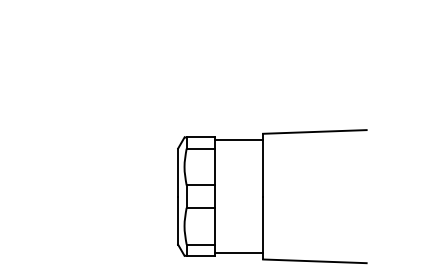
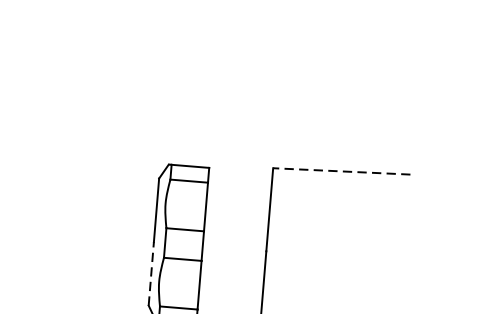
line: (314, 131) -> (341, 170), solid -> dashed
line: (239, 140) -> (241, 174), removed
line: (178, 220) -> (151, 273), solid -> dashed

